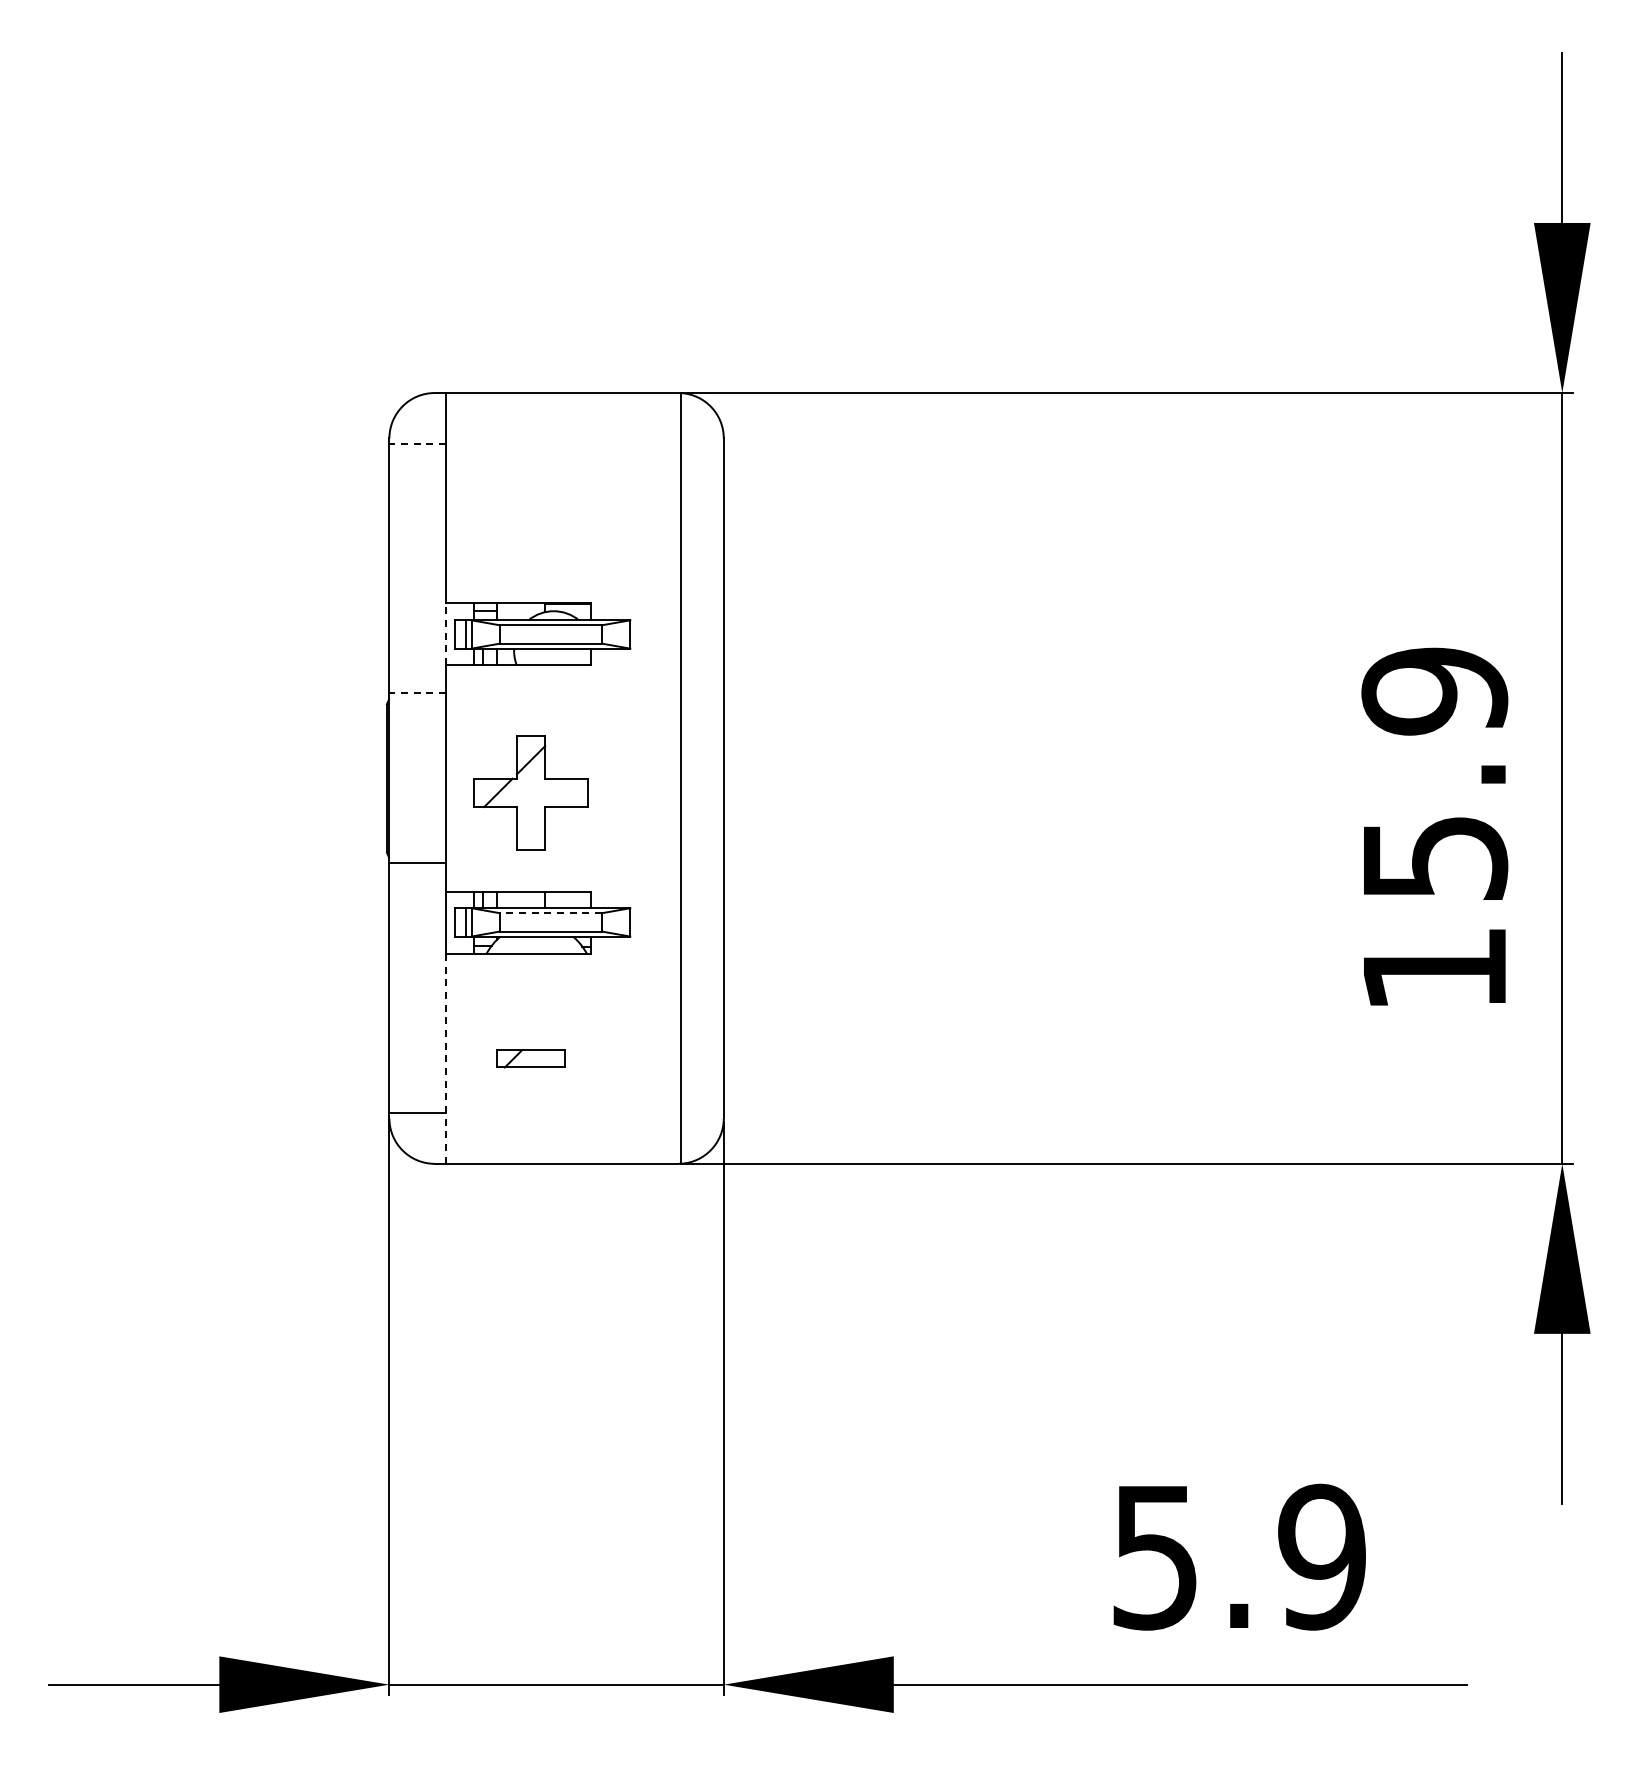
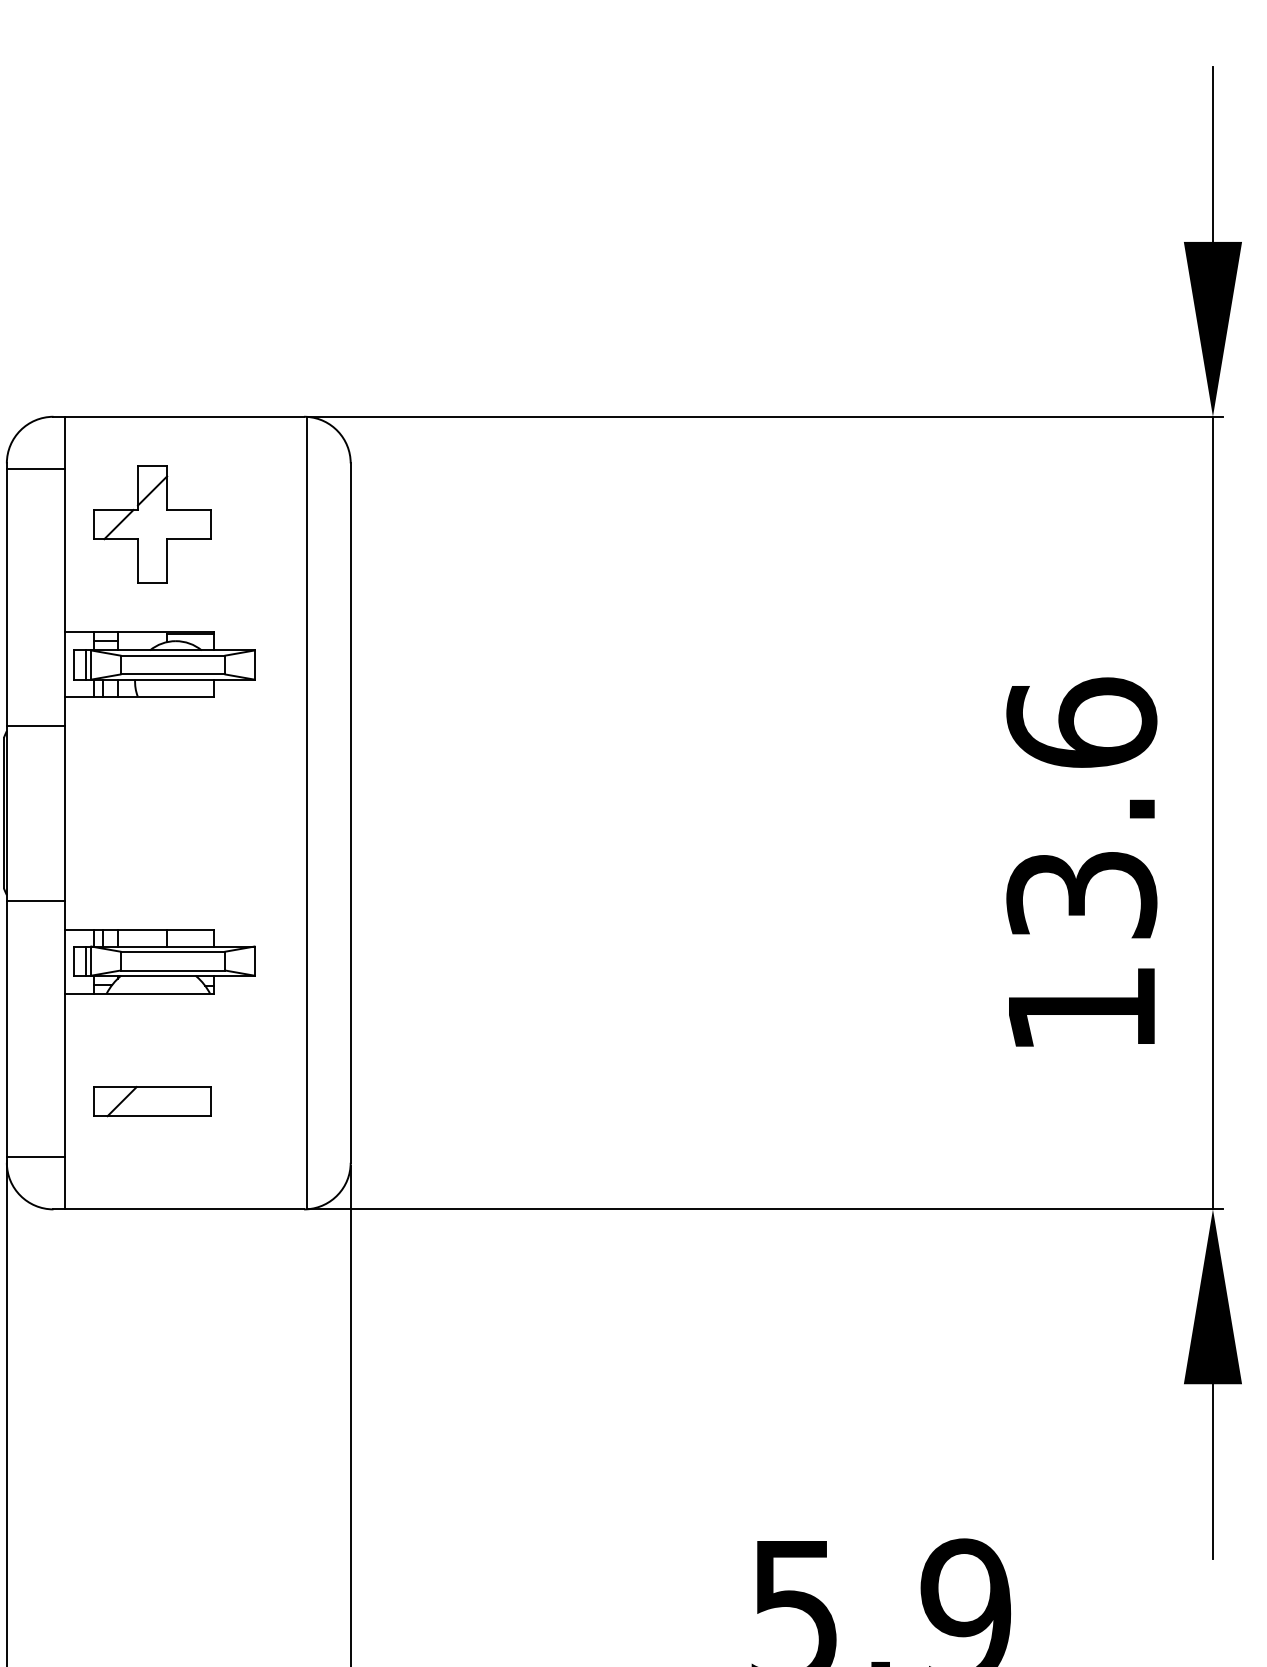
line: (417, 444) -> (35, 469), dashed -> solid
line: (446, 633) -> (65, 664), dashed -> solid
line: (417, 693) -> (35, 725), dashed -> solid
text: (1434, 773) -> (1081, 808), 15.9 -> 13.6
part: (530, 792) -> (151, 524), moved
line: (550, 913) -> (172, 951), dashed -> solid
line: (446, 1058) -> (65, 1101), dashed -> solid
part: (530, 1058) -> (151, 1101), size x1.67

